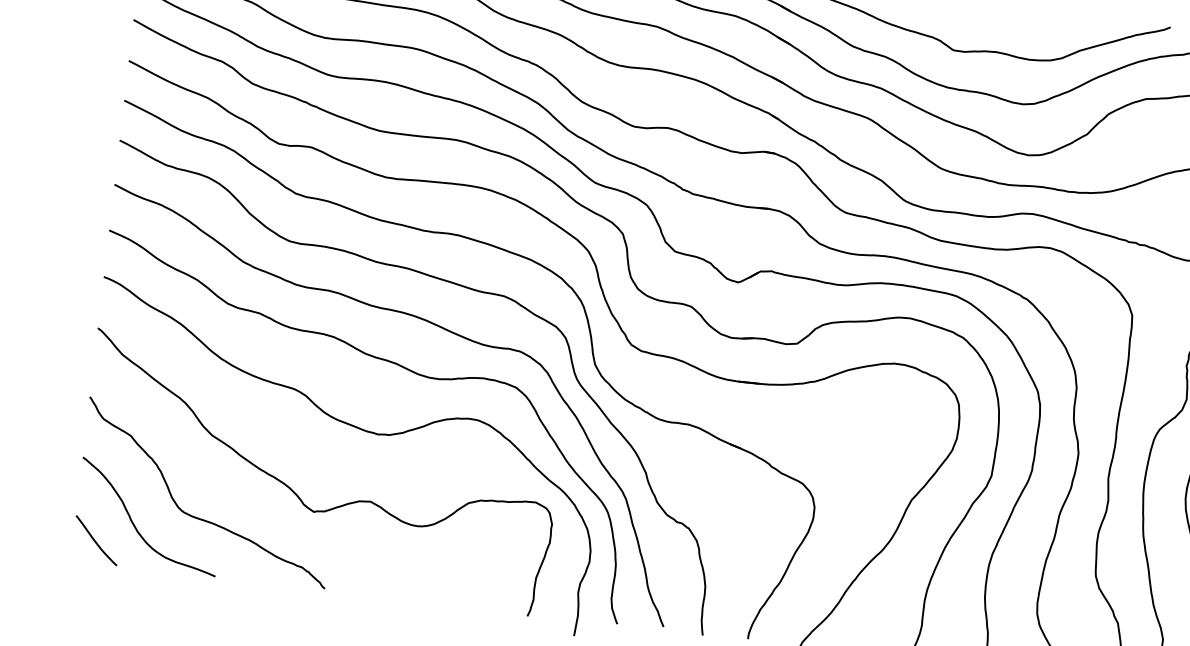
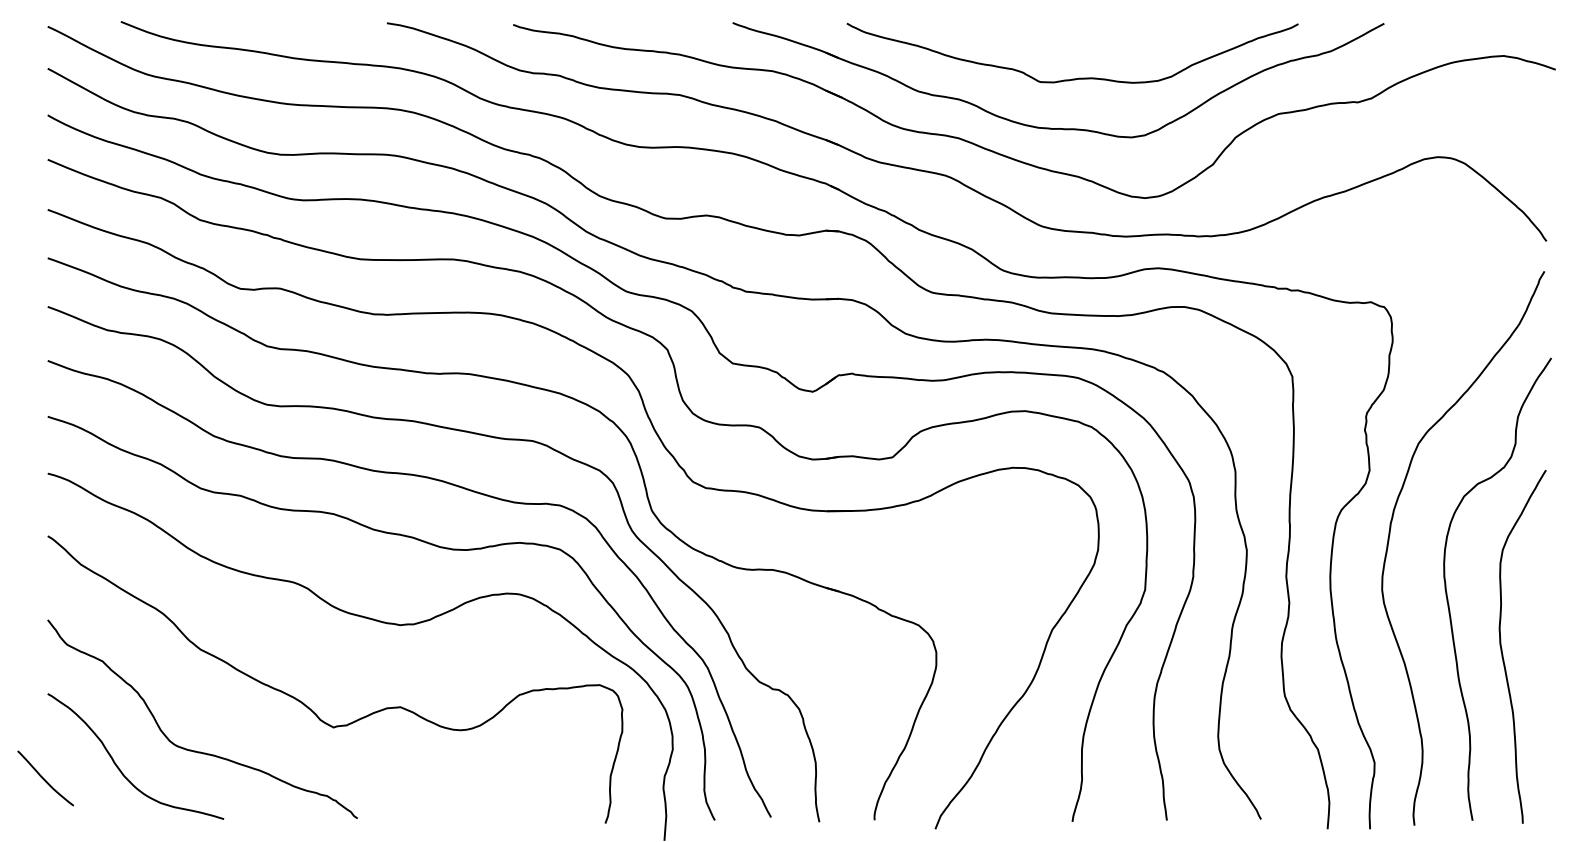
curve: (95, 540) -> (44, 778), moved

